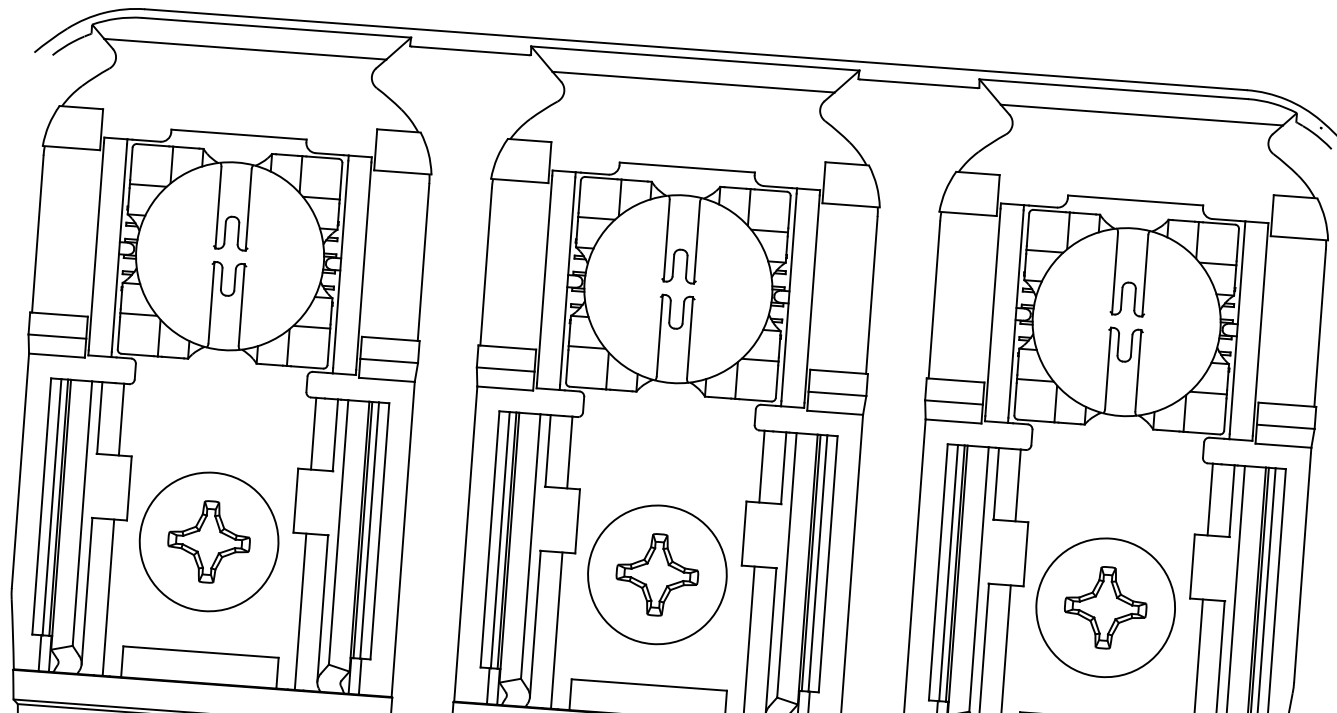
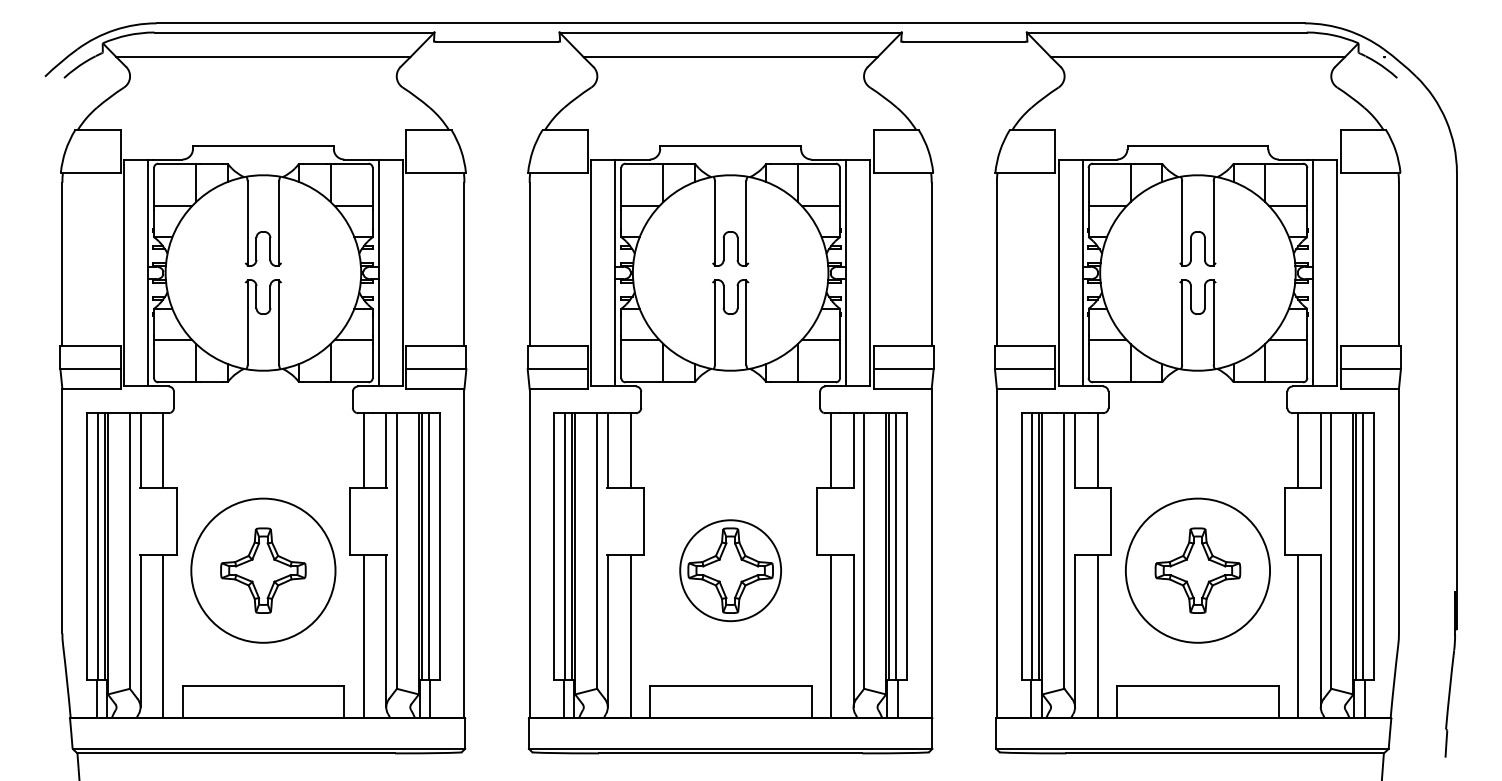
circle: (657, 574) -> (730, 570), size x0.7

